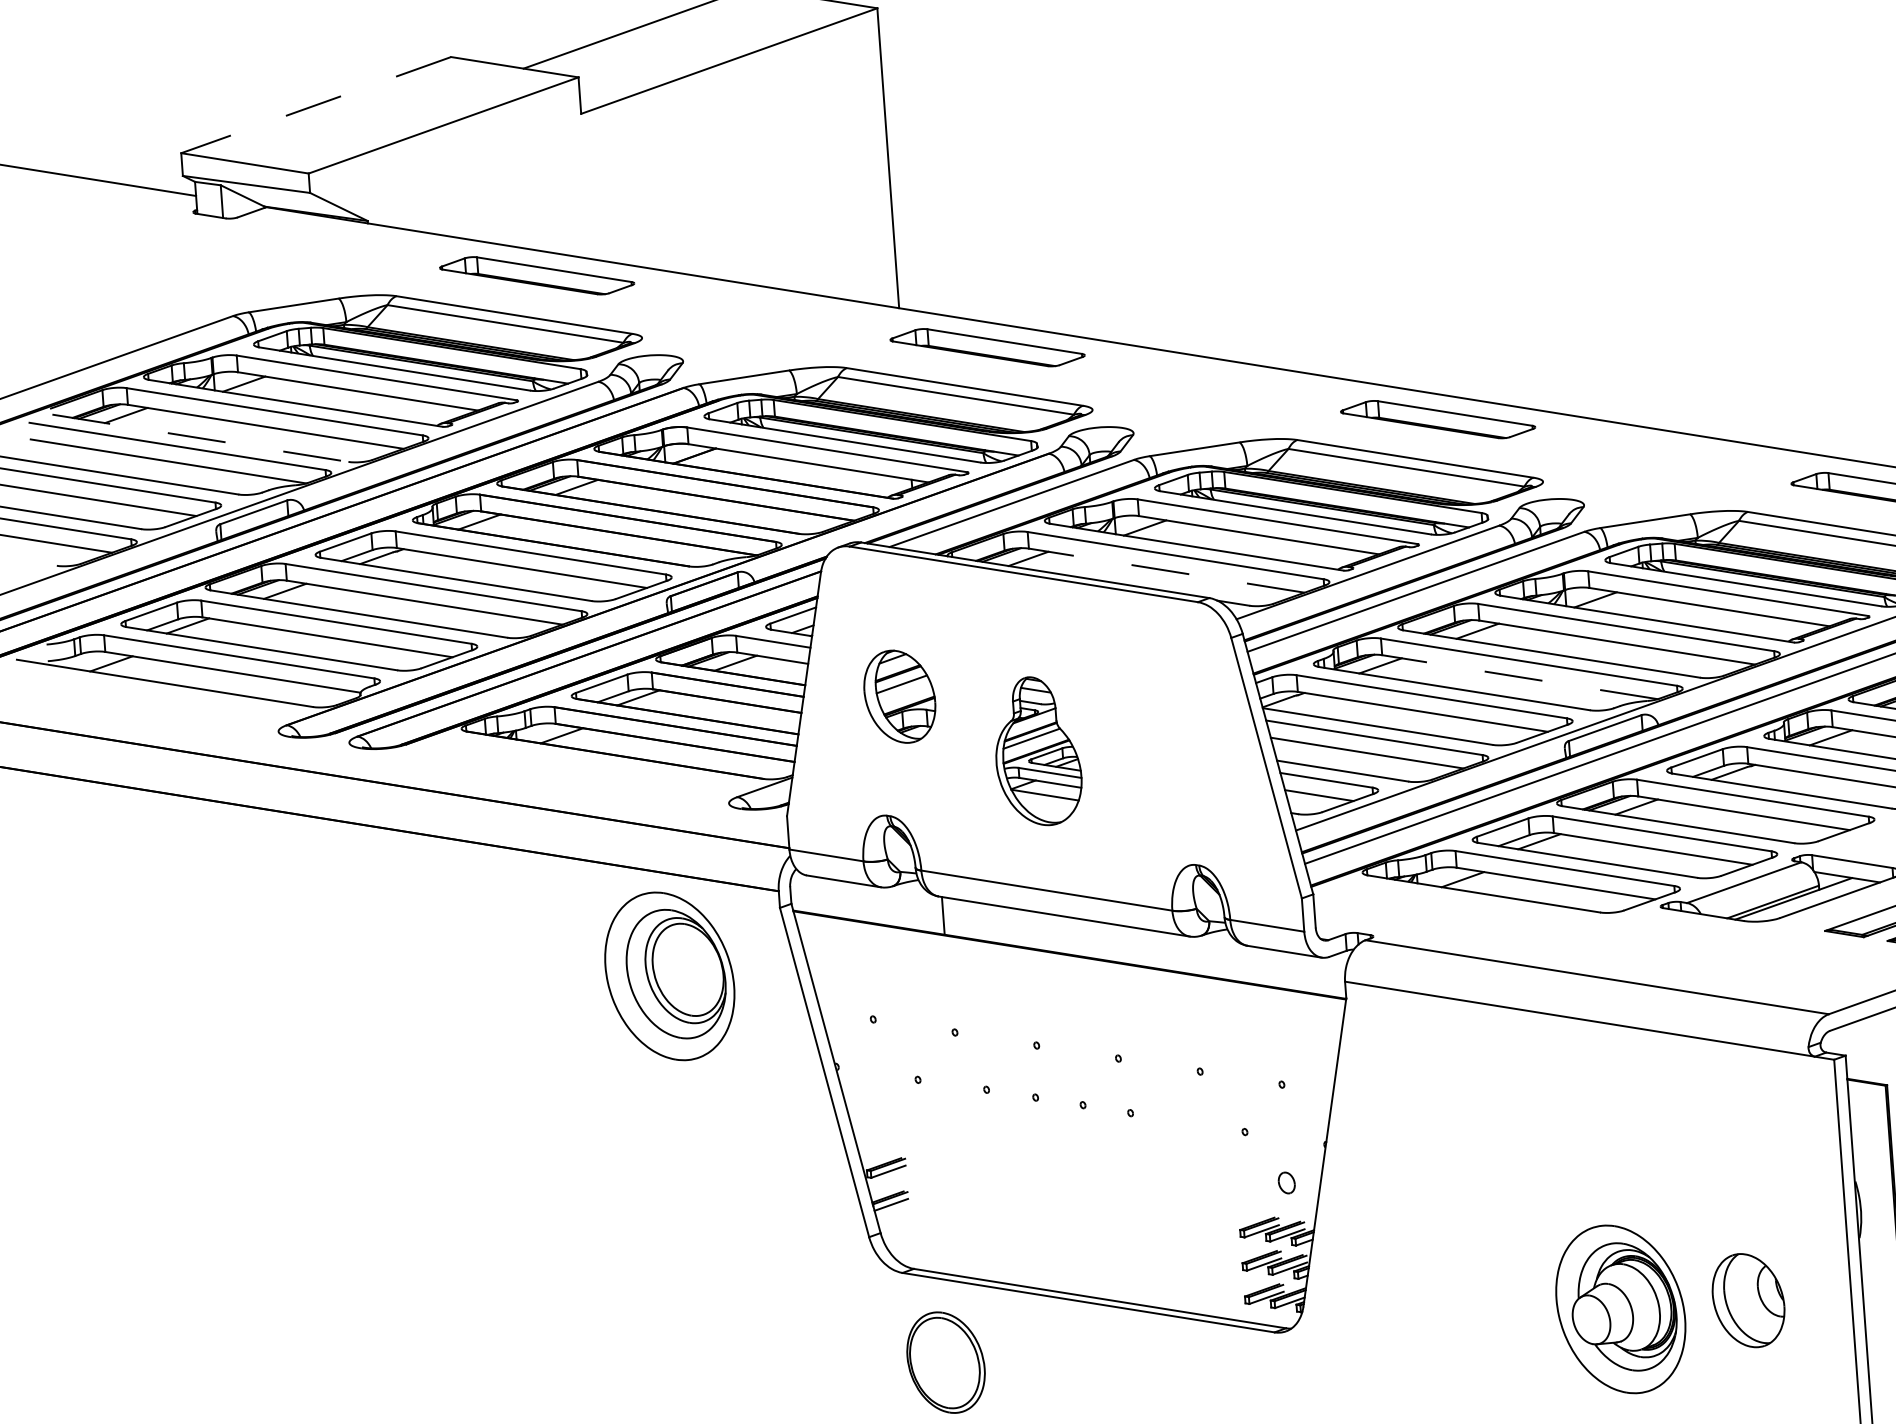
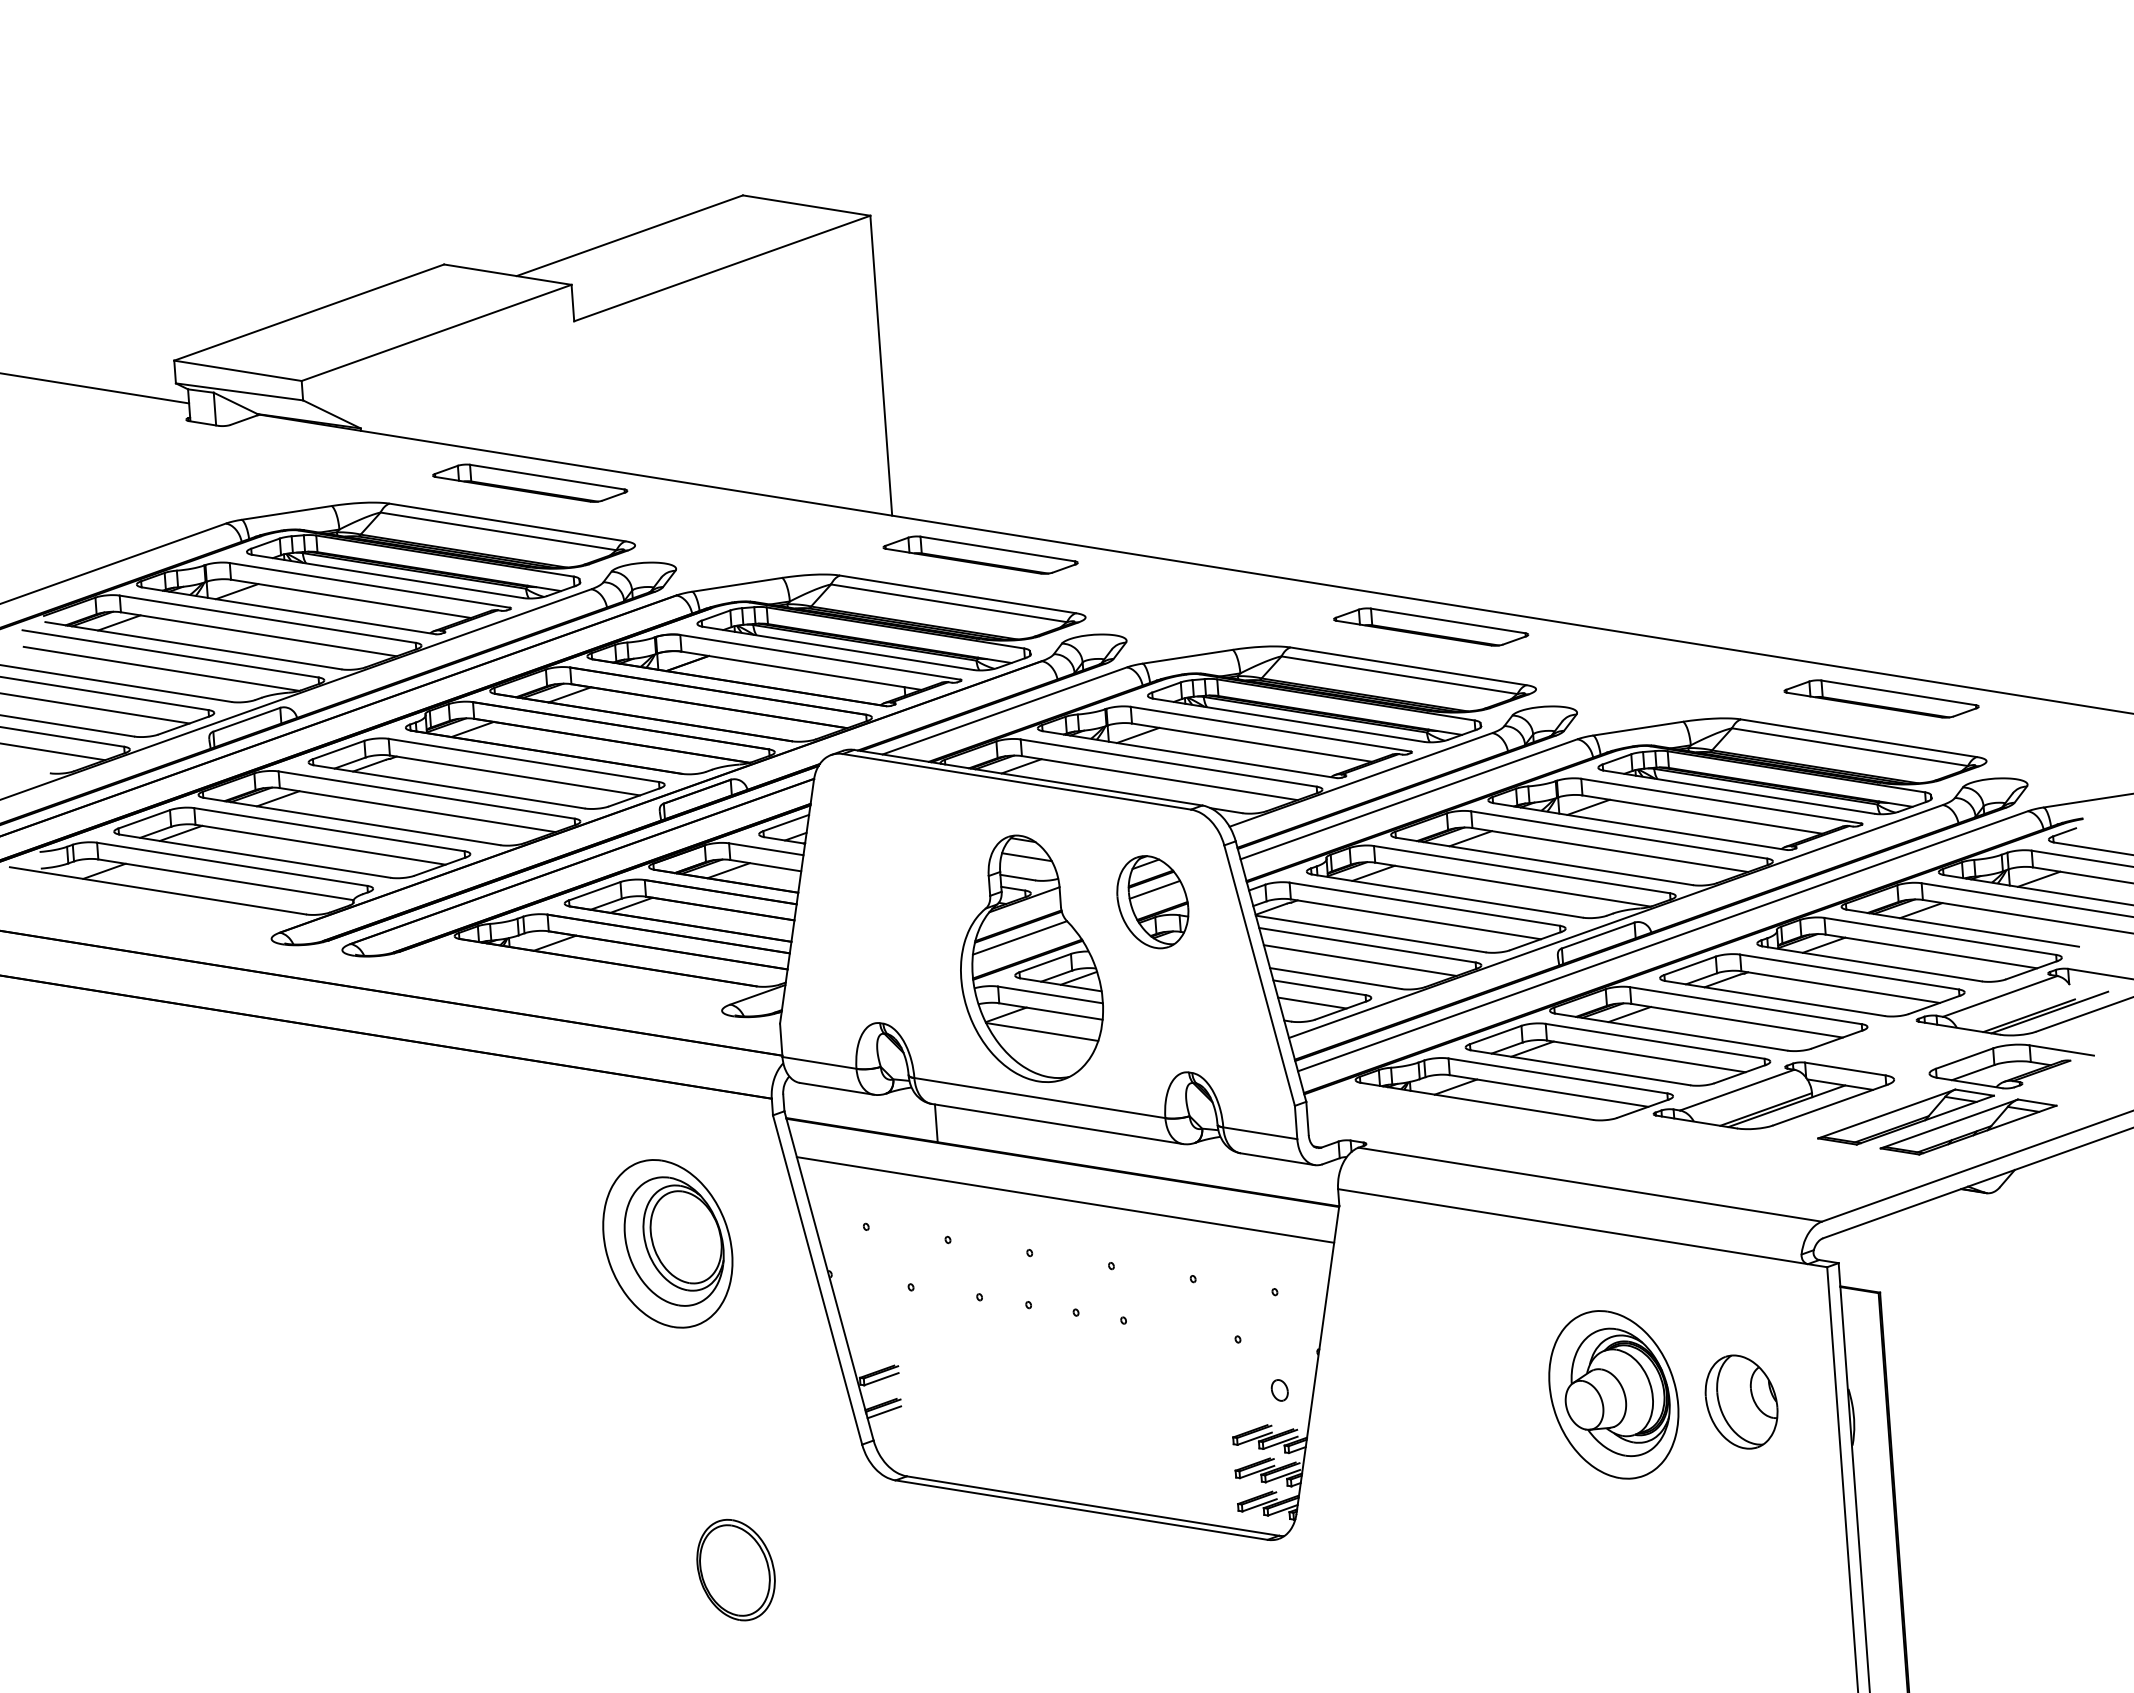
line: (315, 105) -> (308, 312), dashed -> solid
line: (200, 438) -> (193, 645), dashed -> solid
line: (1166, 571) -> (1159, 778), dashed -> solid
line: (1520, 677) -> (1513, 884), dashed -> solid
part: (899, 697) -> (1152, 902), moved
part: (1038, 751) -> (1031, 958), size x1.67
part: (669, 976) -> (667, 1243), moved
line: (1072, 992) -> (1065, 1199), added
part: (1748, 1300) -> (1741, 1401), moved
part: (1620, 1309) -> (1613, 1394), moved
part: (945, 1362) -> (735, 1569), moved

